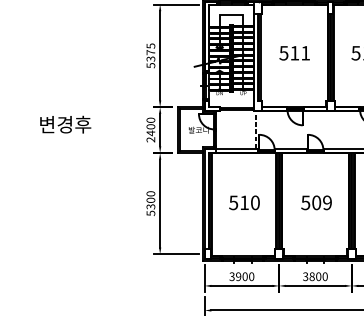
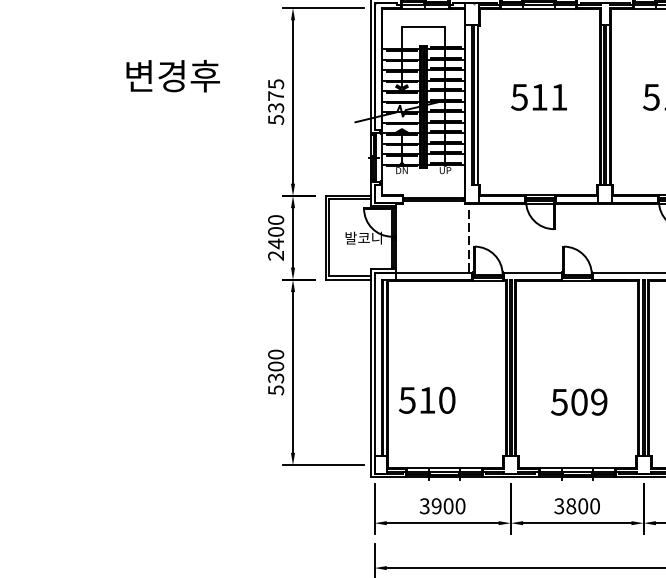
text: (65, 124) -> (172, 75), moved
text: (244, 202) -> (427, 399), moved
text: (316, 202) -> (579, 401), moved

